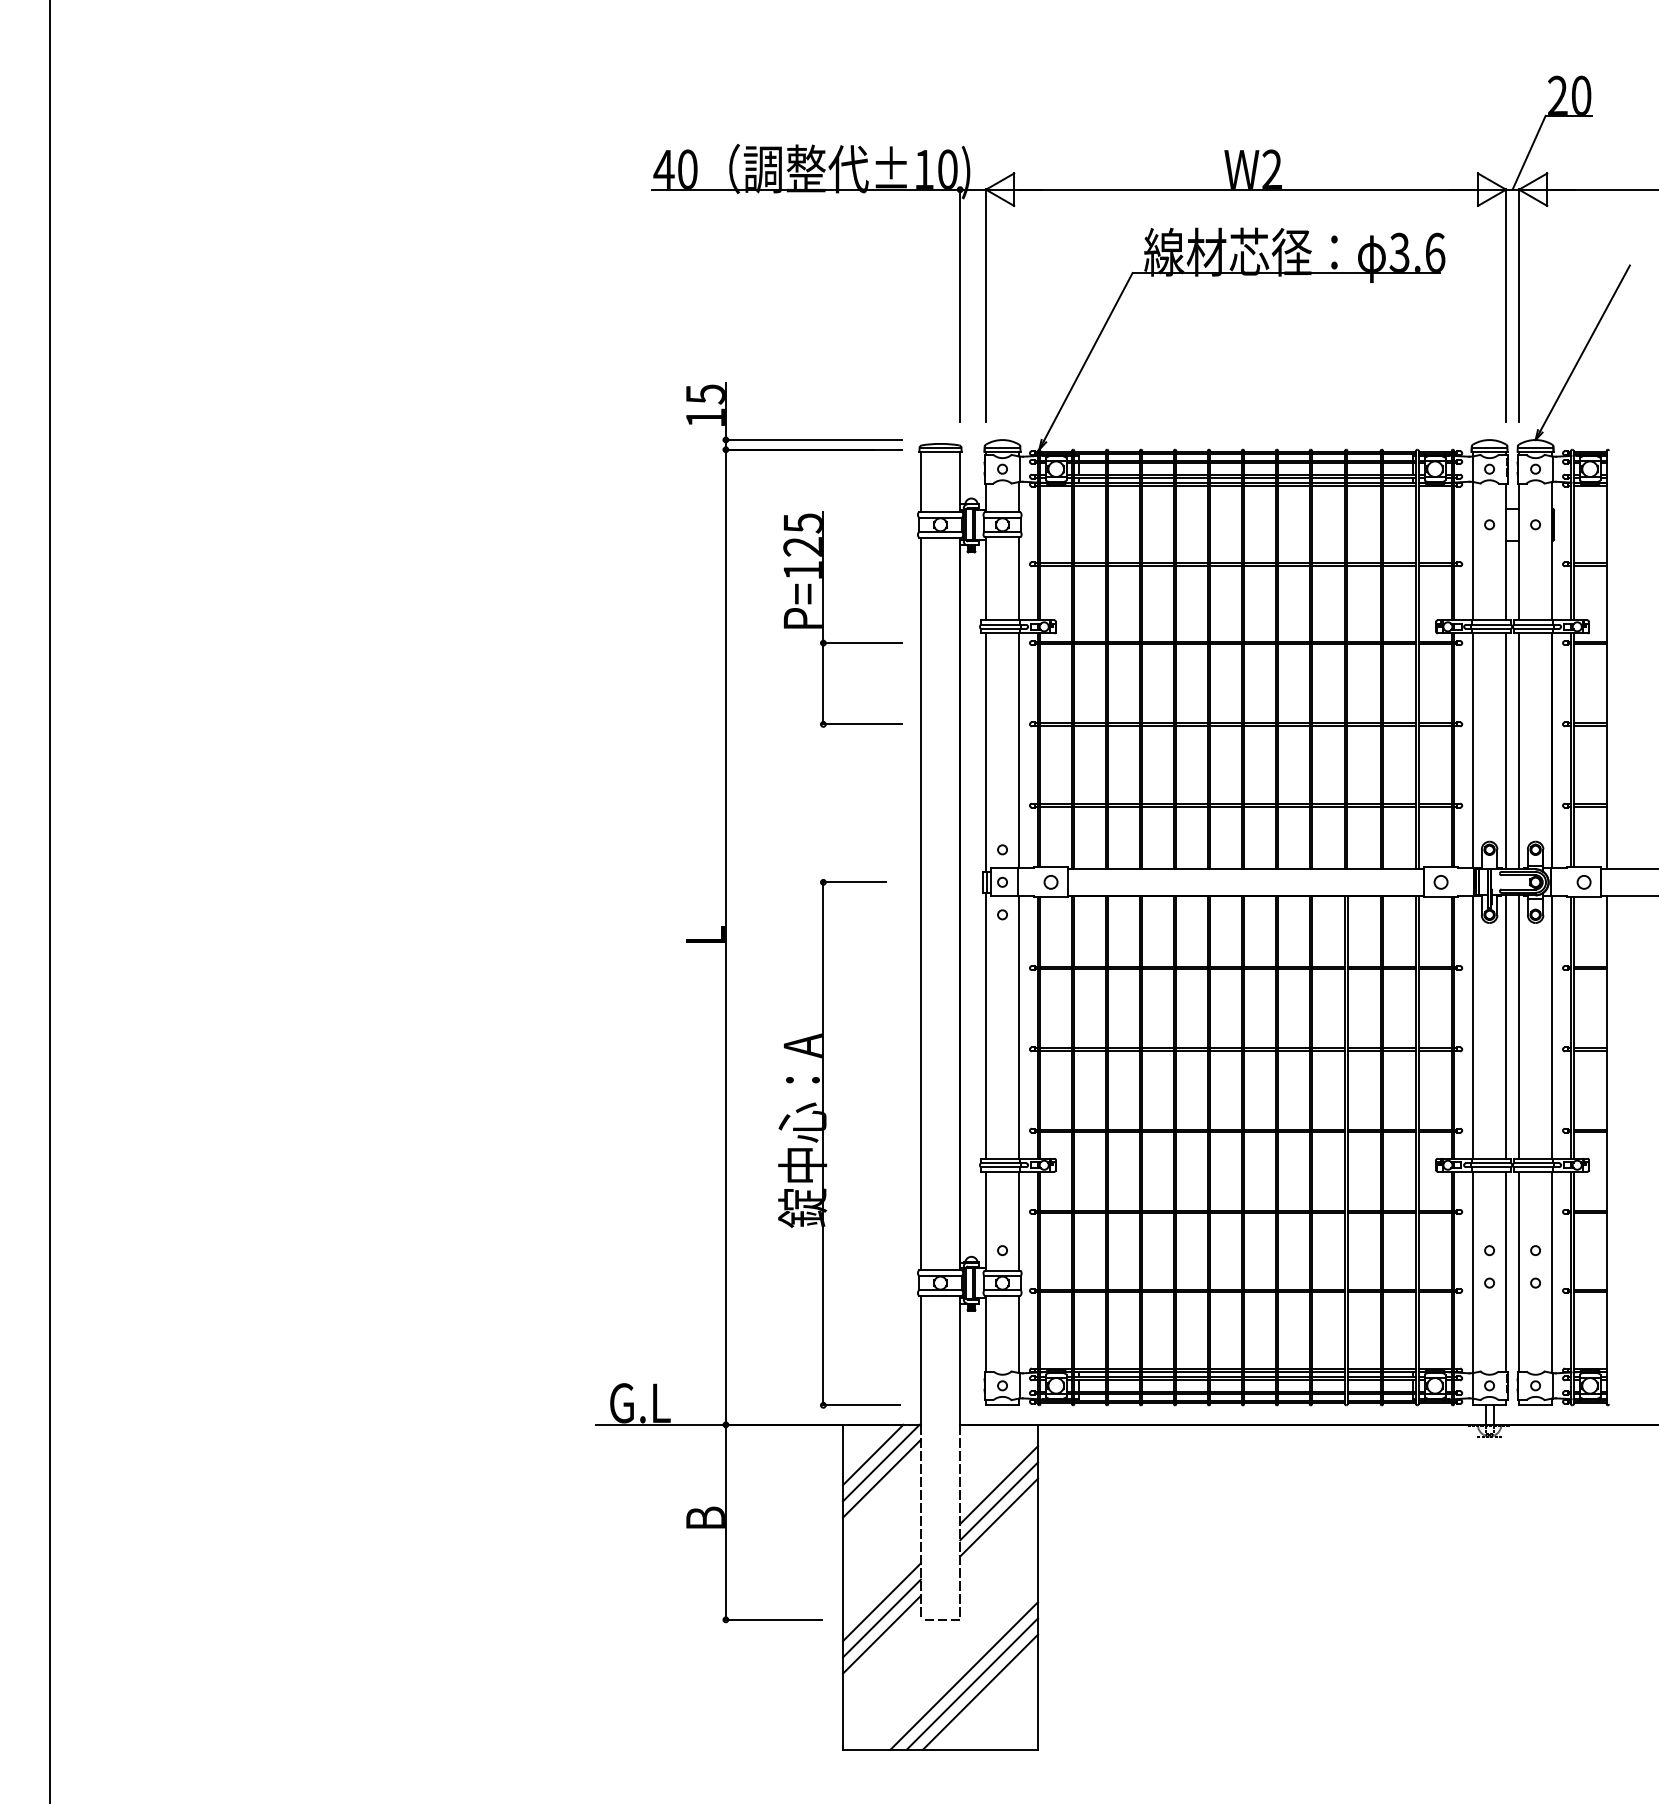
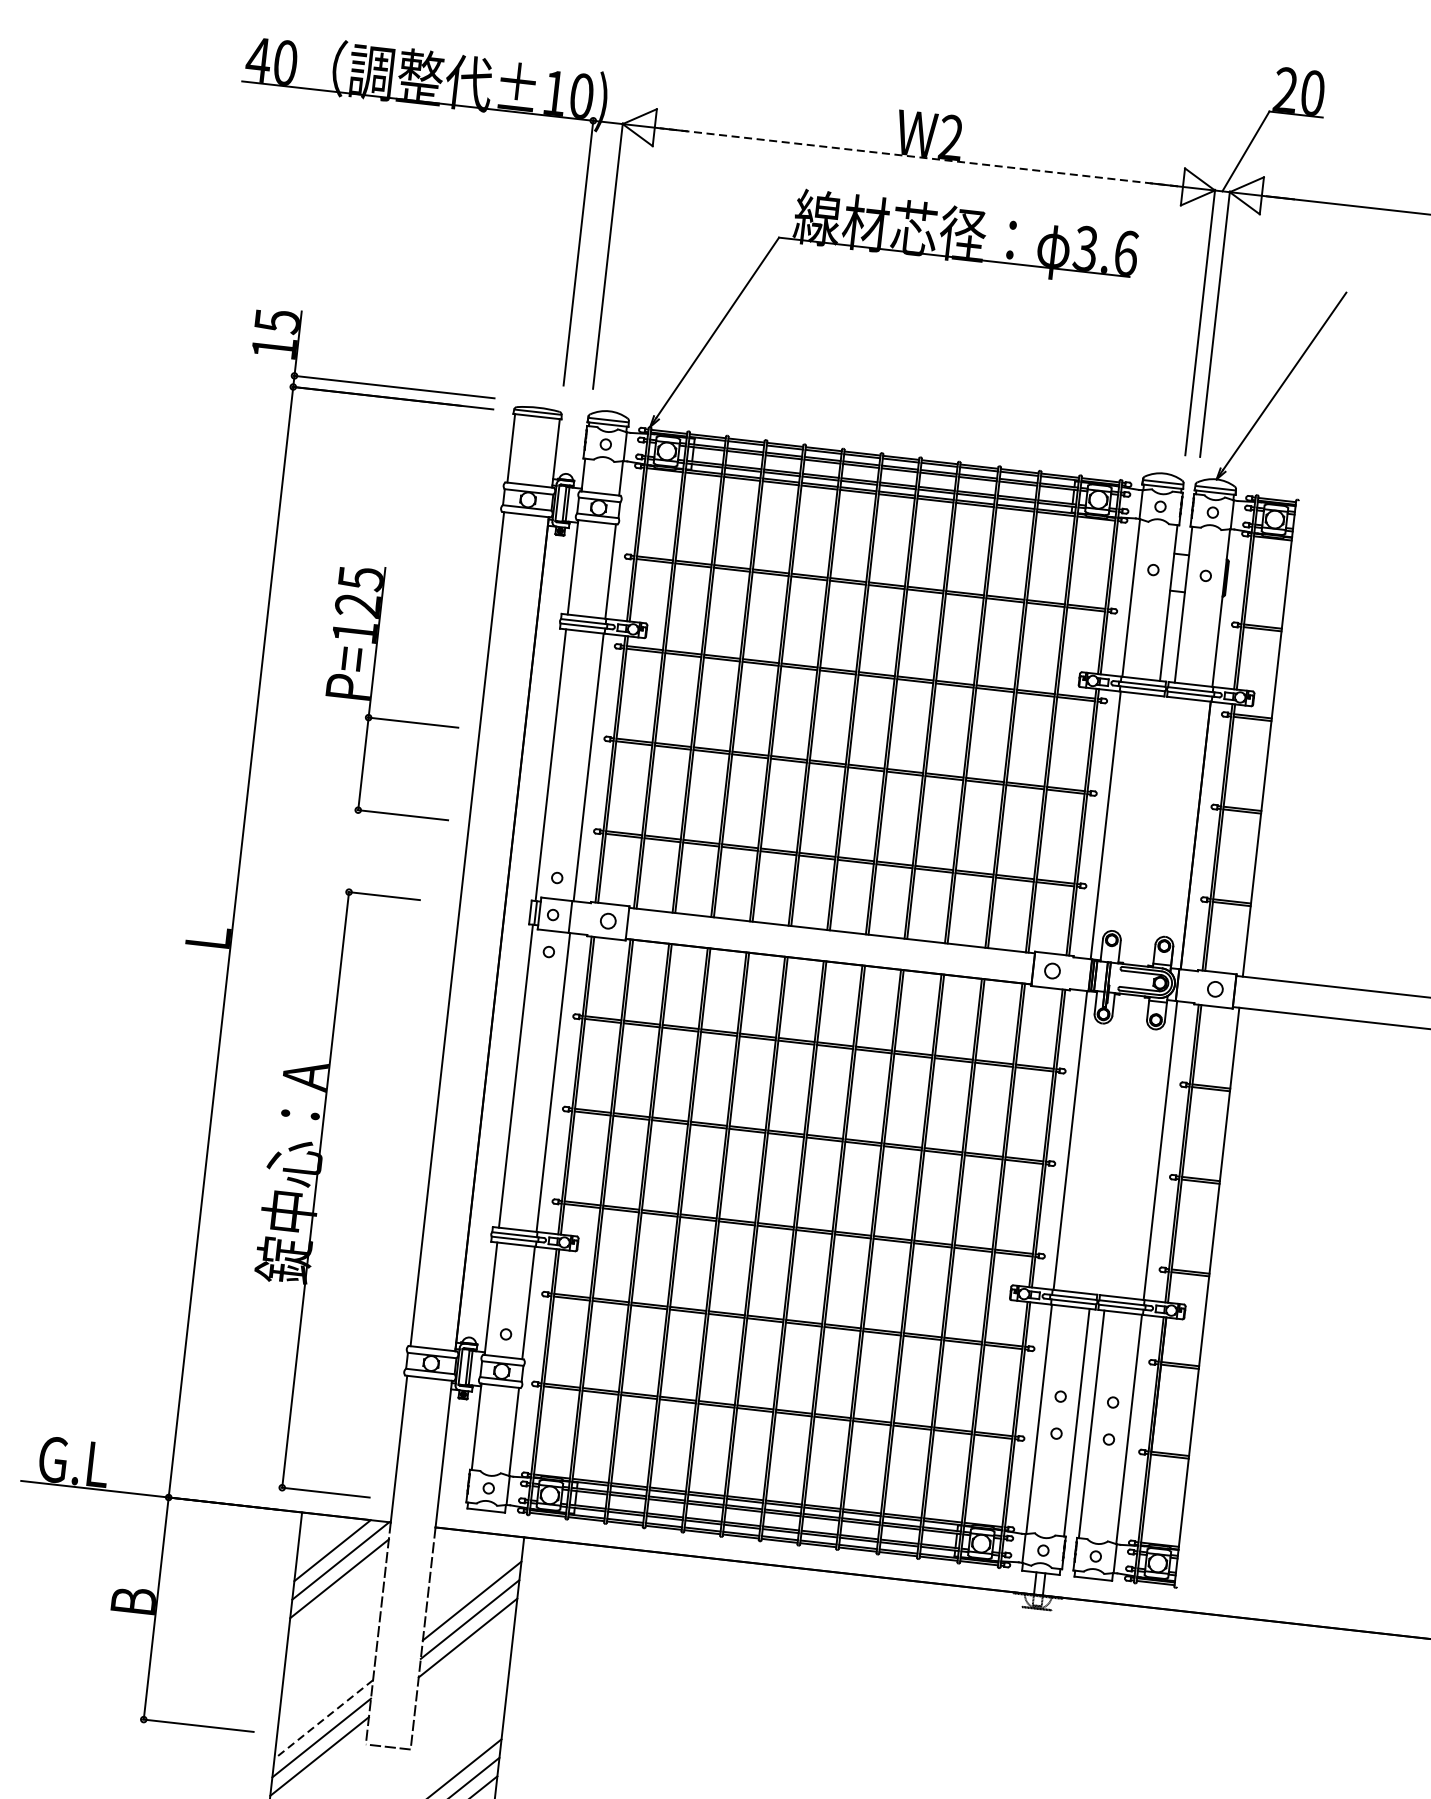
line: (1246, 189) -> (919, 157), solid -> dashed
part: (823, 619) -> (371, 690), moved
line: (1506, 751) -> (1143, 830), removed
line: (1519, 751) -> (1158, 832), removed
line: (1506, 1026) -> (1108, 1143), removed
line: (1519, 1026) -> (1123, 1145), removed
line: (881, 1602) -> (323, 1719), solid -> dashed

